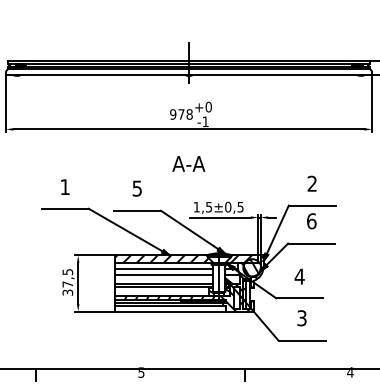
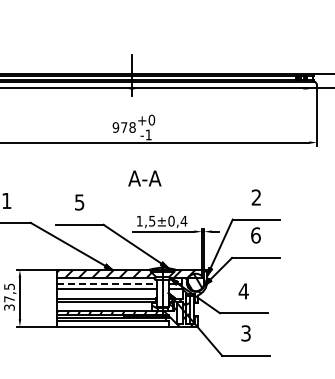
text: (188, 163) -> (144, 178), moved
text: (240, 207) -> (183, 221), ±0,5 -> ±0,4
line: (164, 268) -> (107, 283), solid -> dashed

